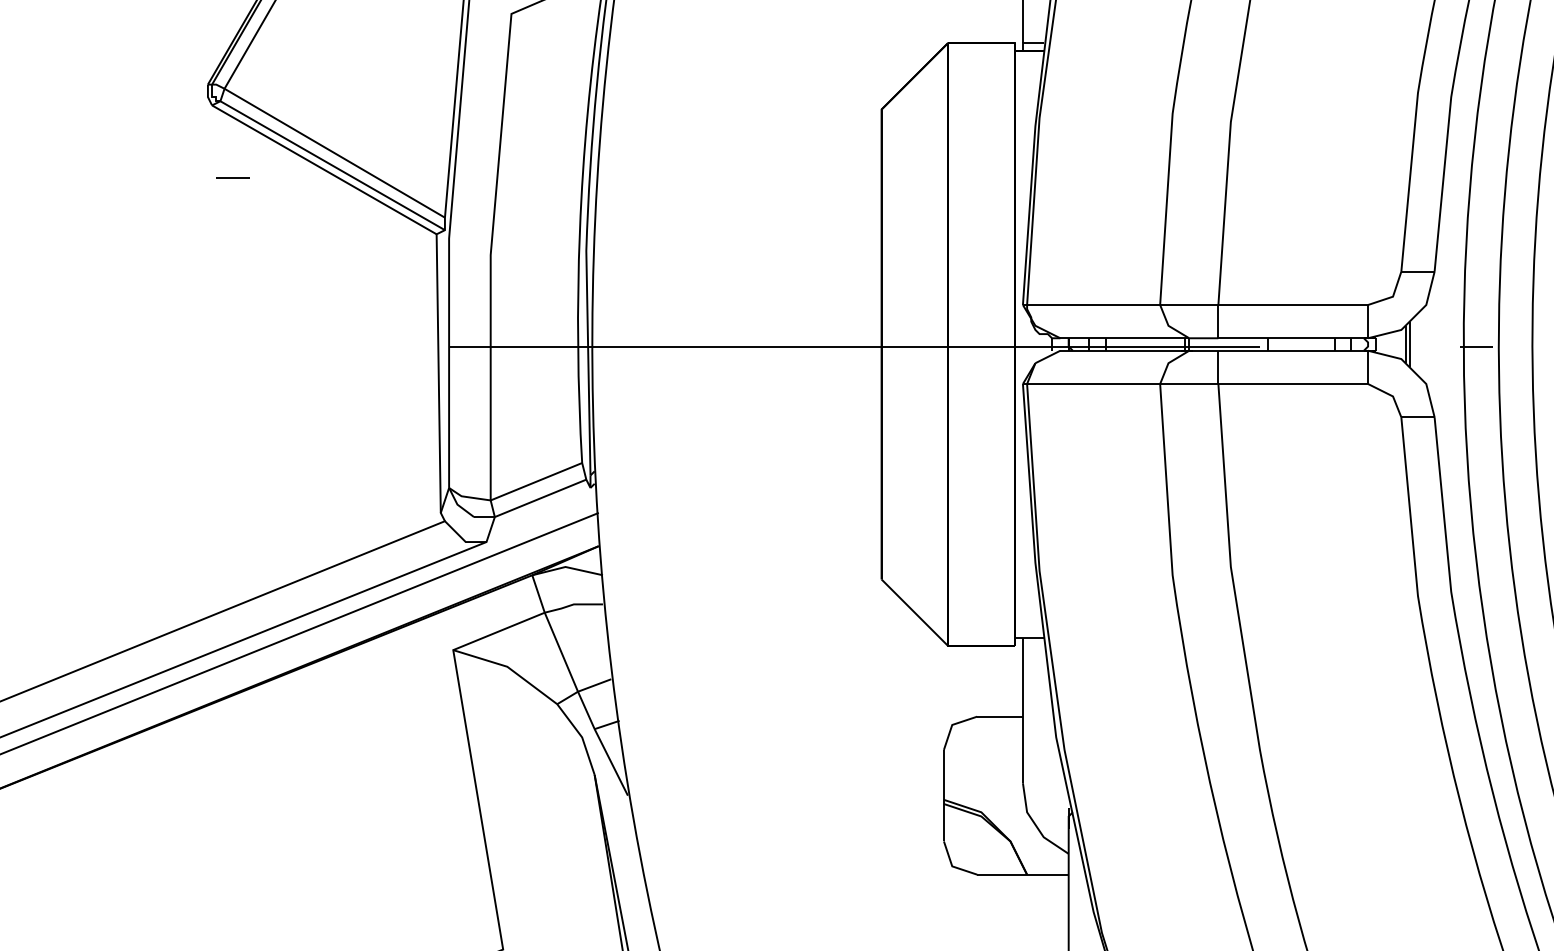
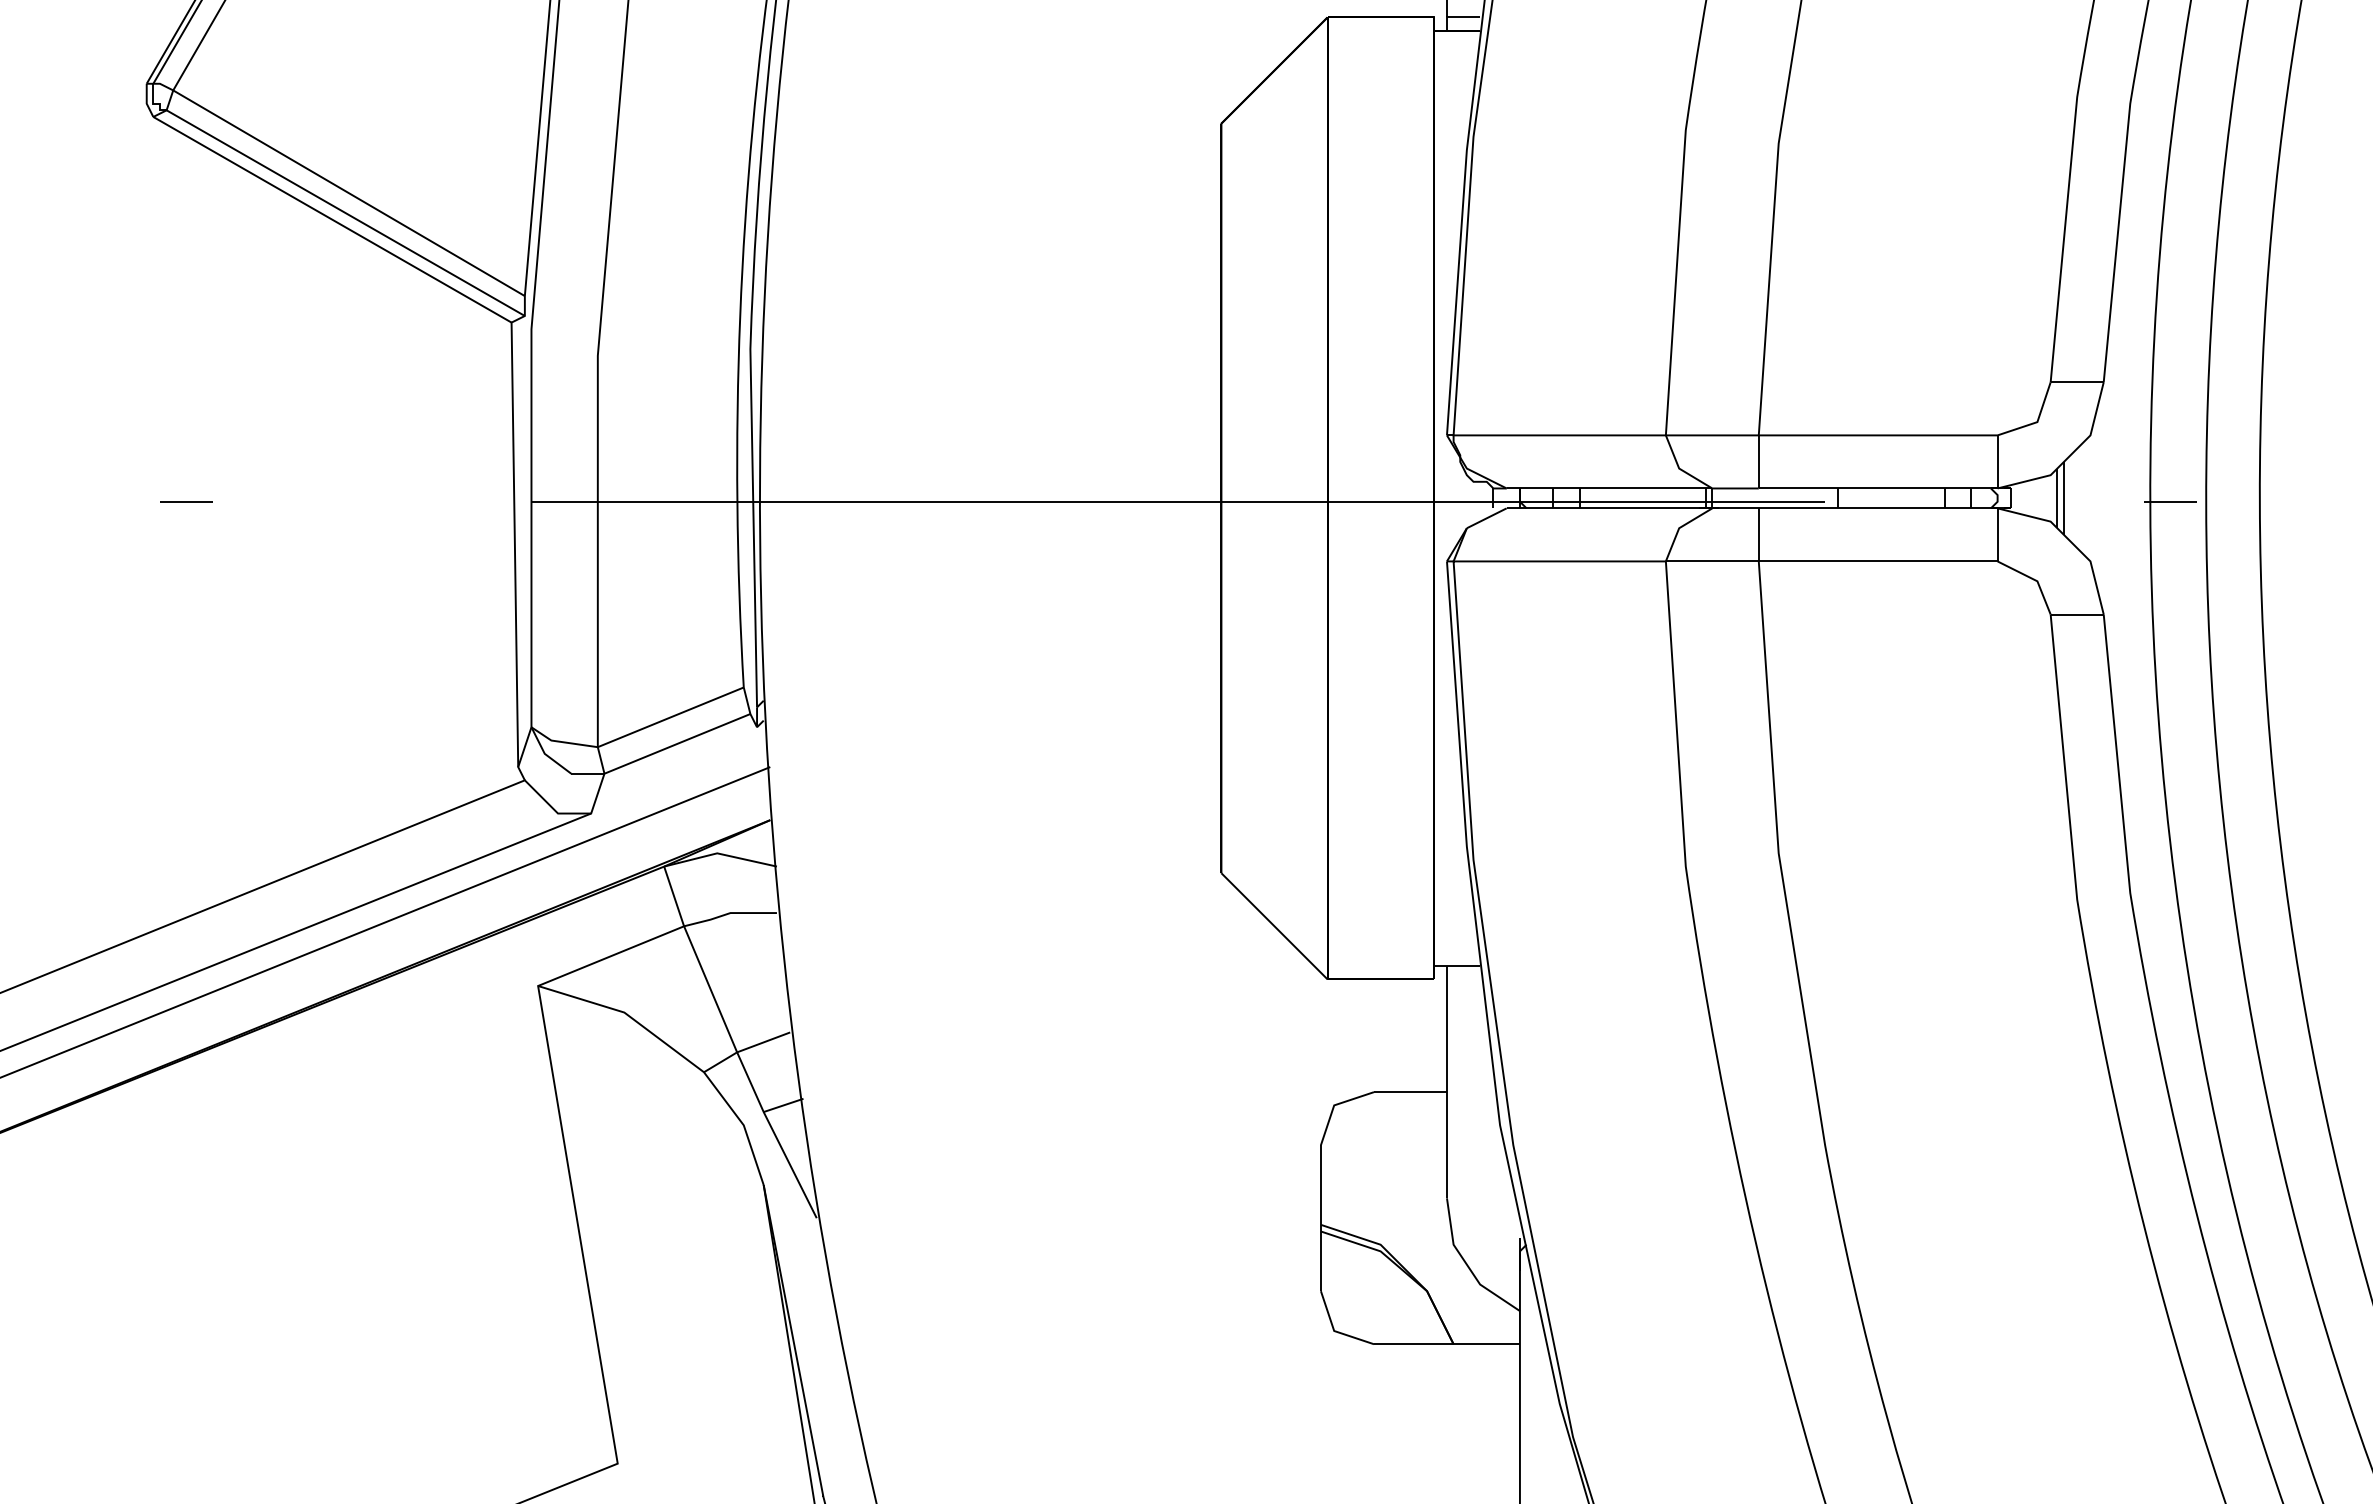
line: (232, 177) -> (185, 501), moved

